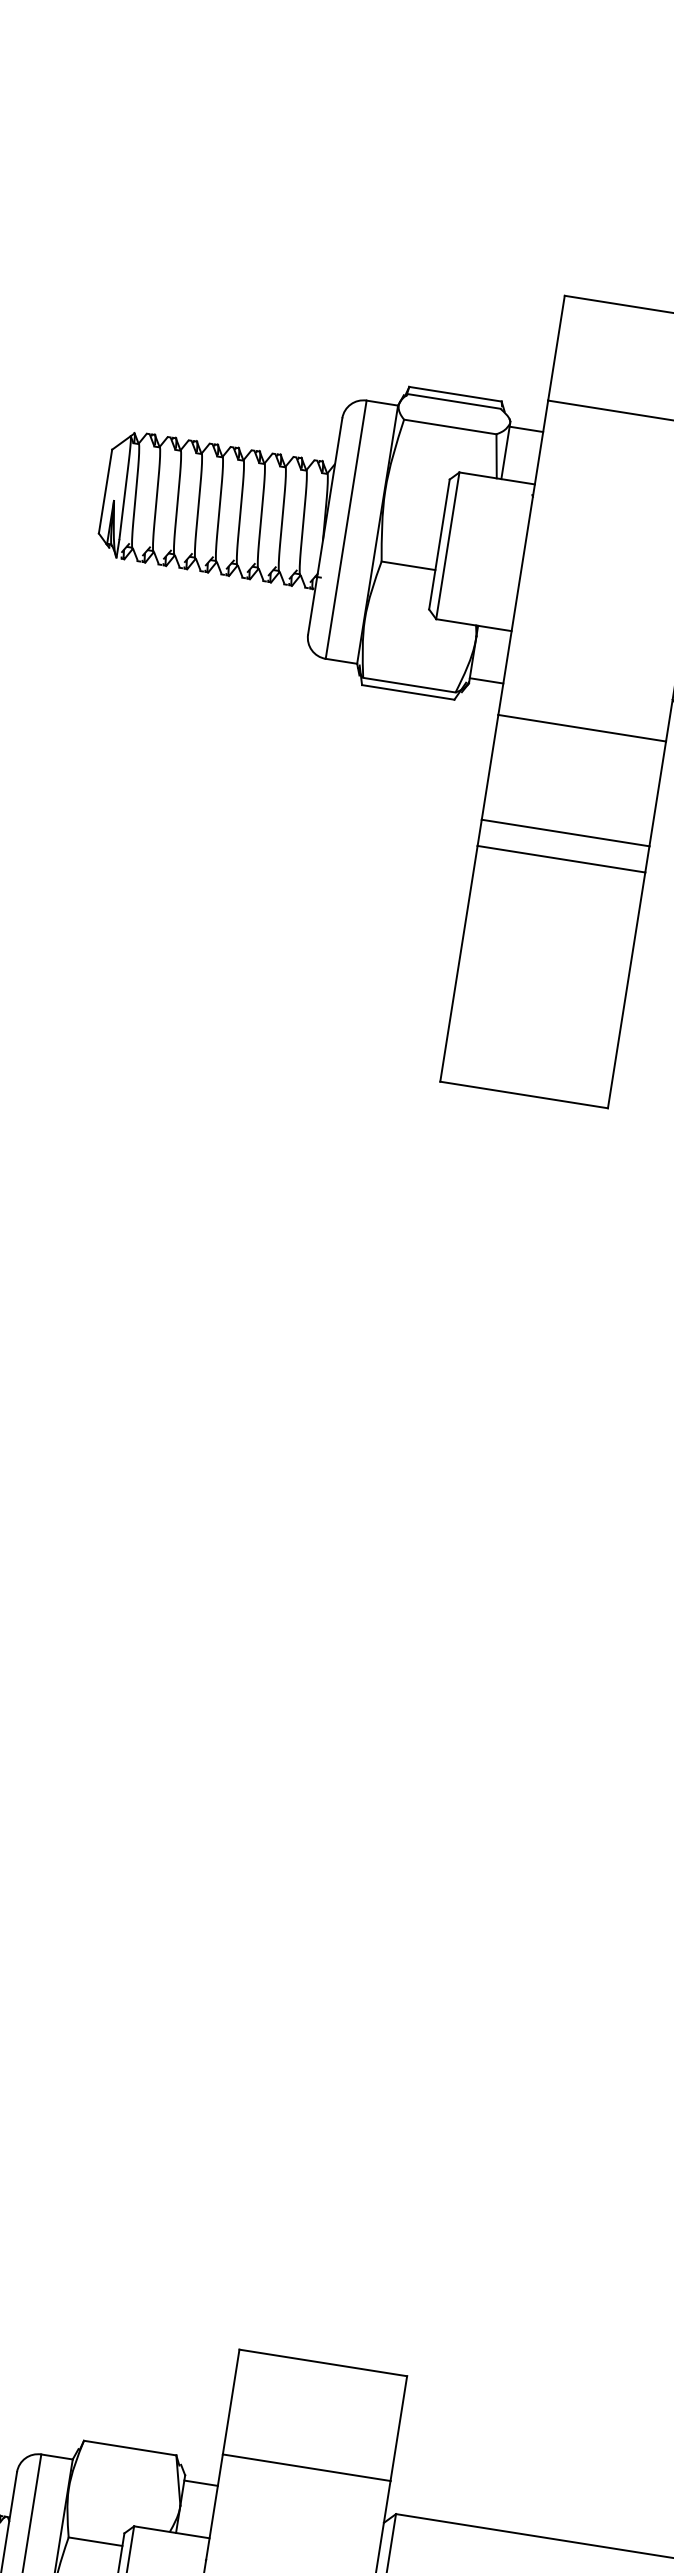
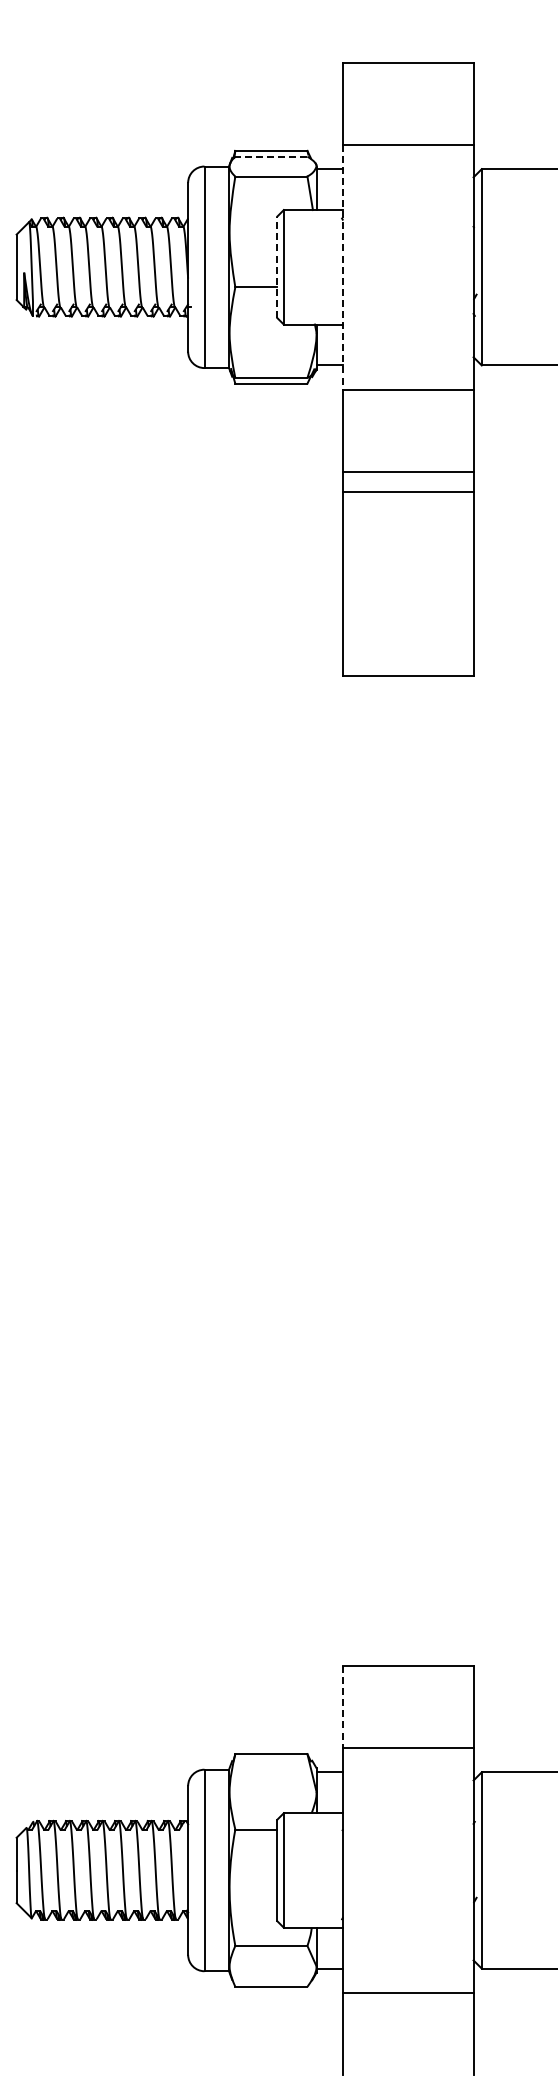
line: (453, 401) -> (270, 156), solid -> dashed
line: (439, 544) -> (277, 267), solid -> dashed
line: (522, 557) -> (342, 267), solid -> dashed
line: (230, 2401) -> (342, 1706), solid -> dashed

